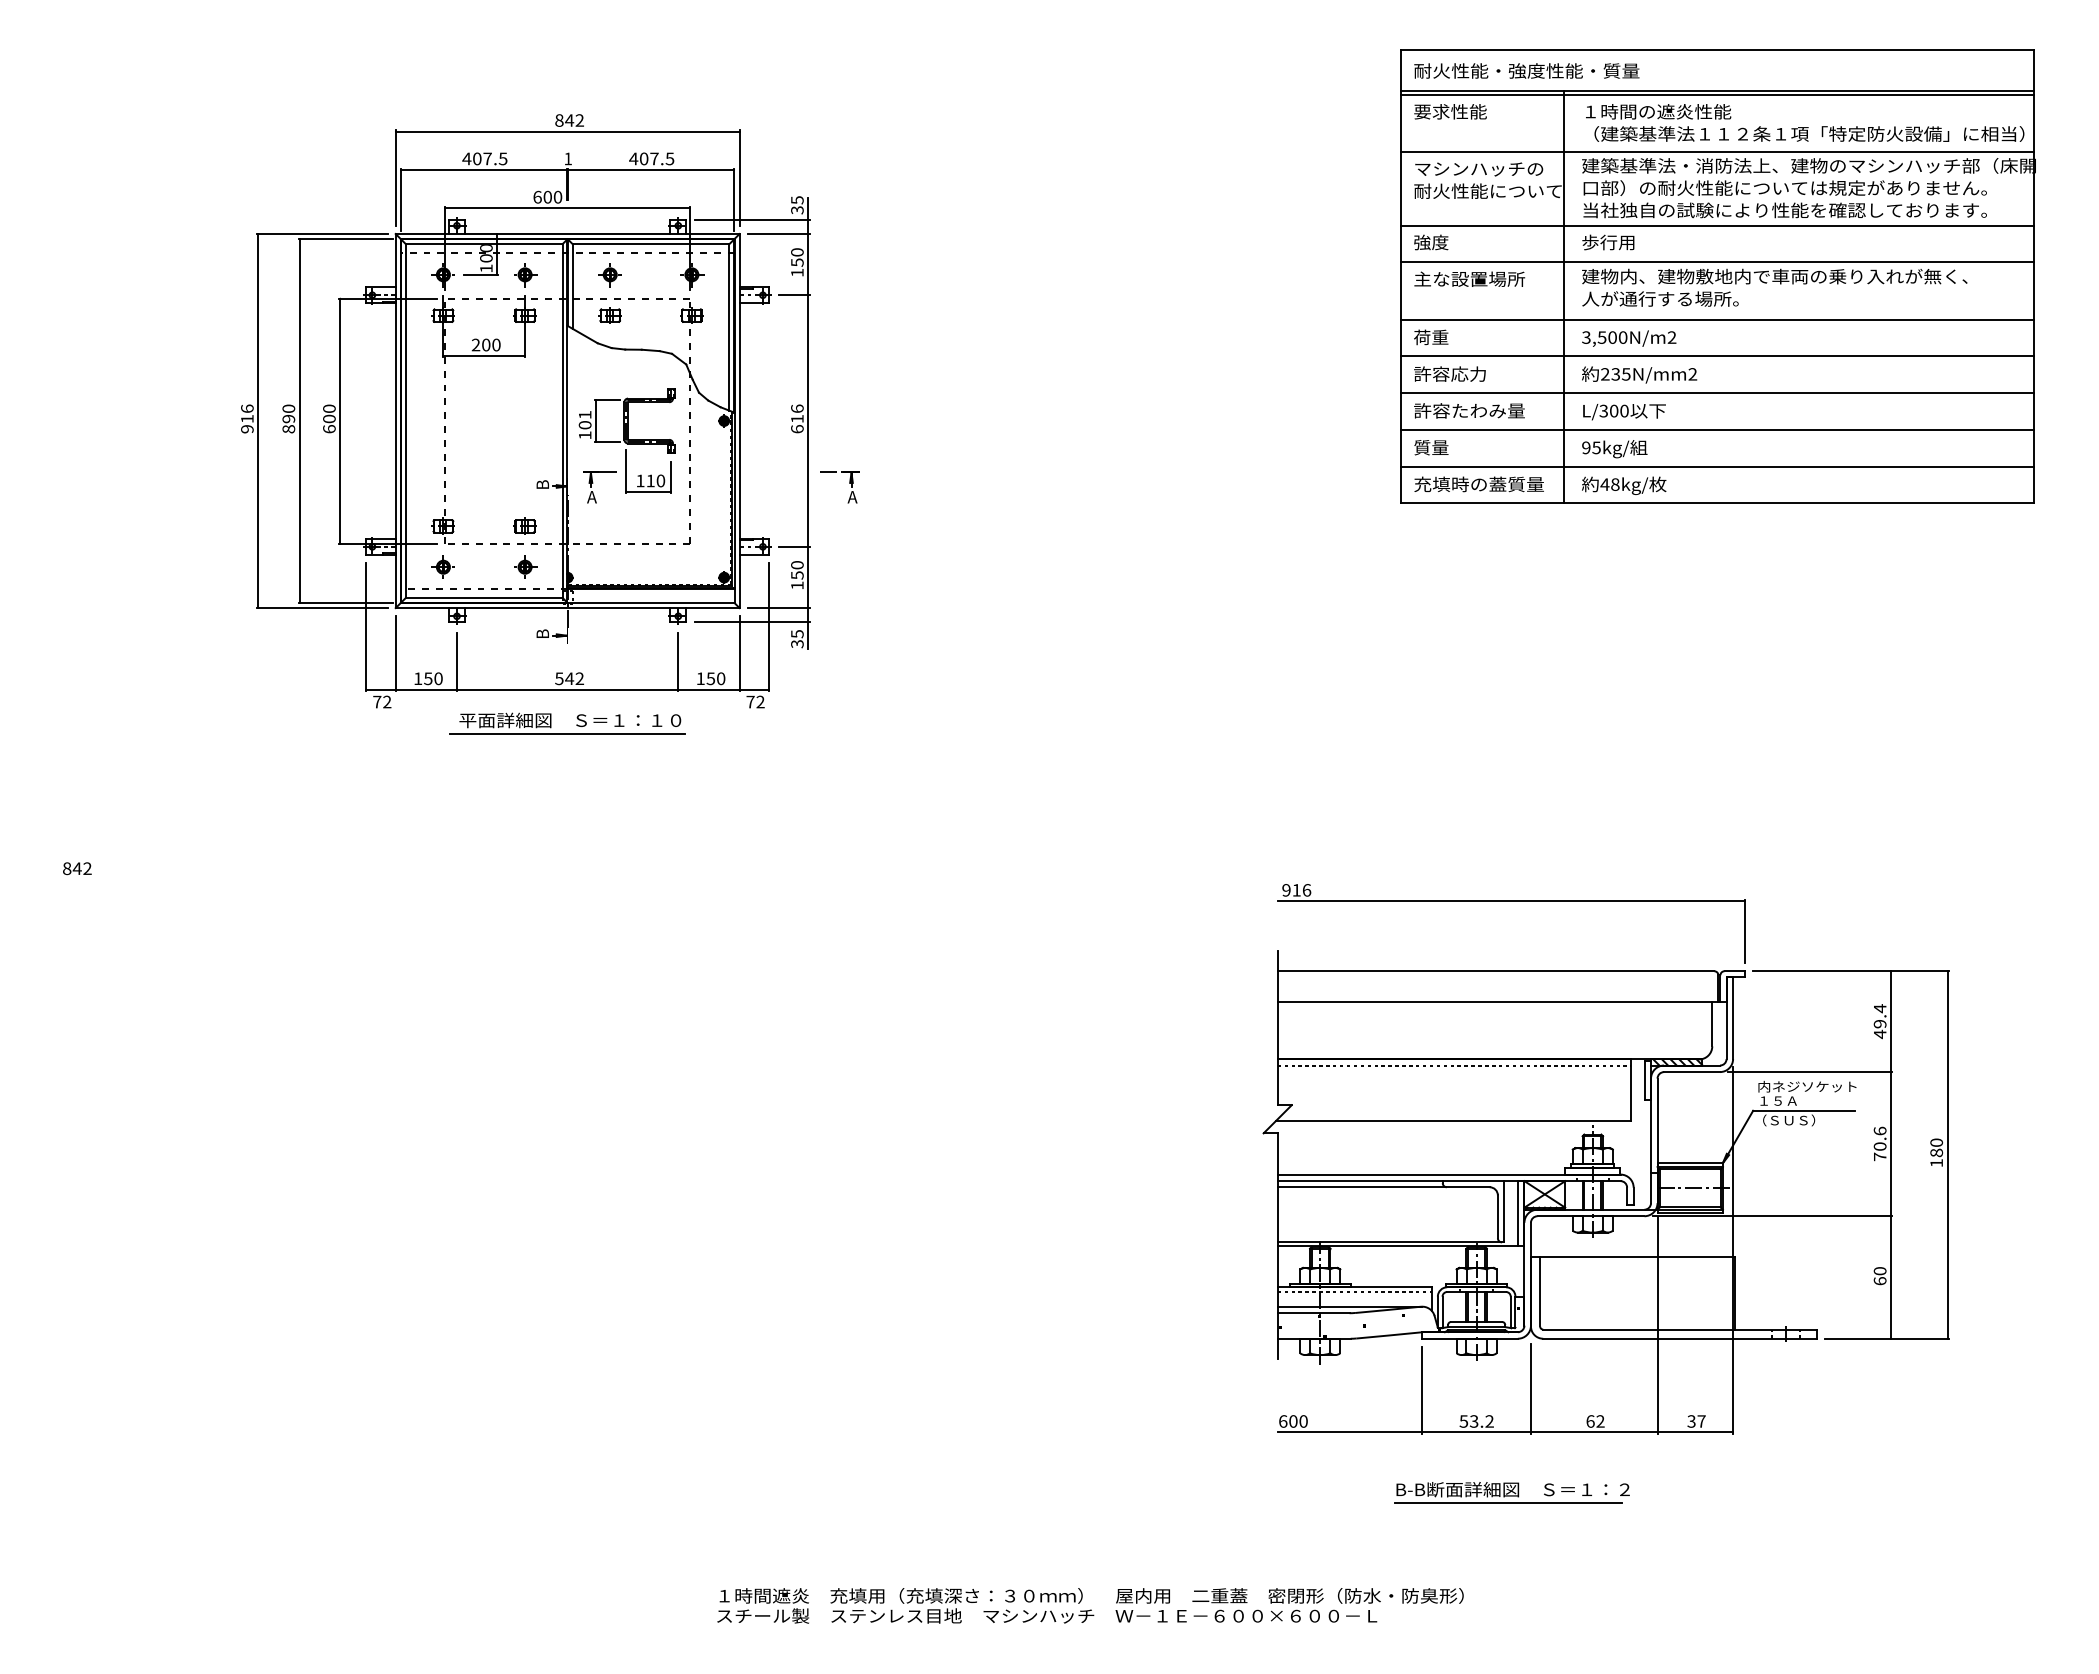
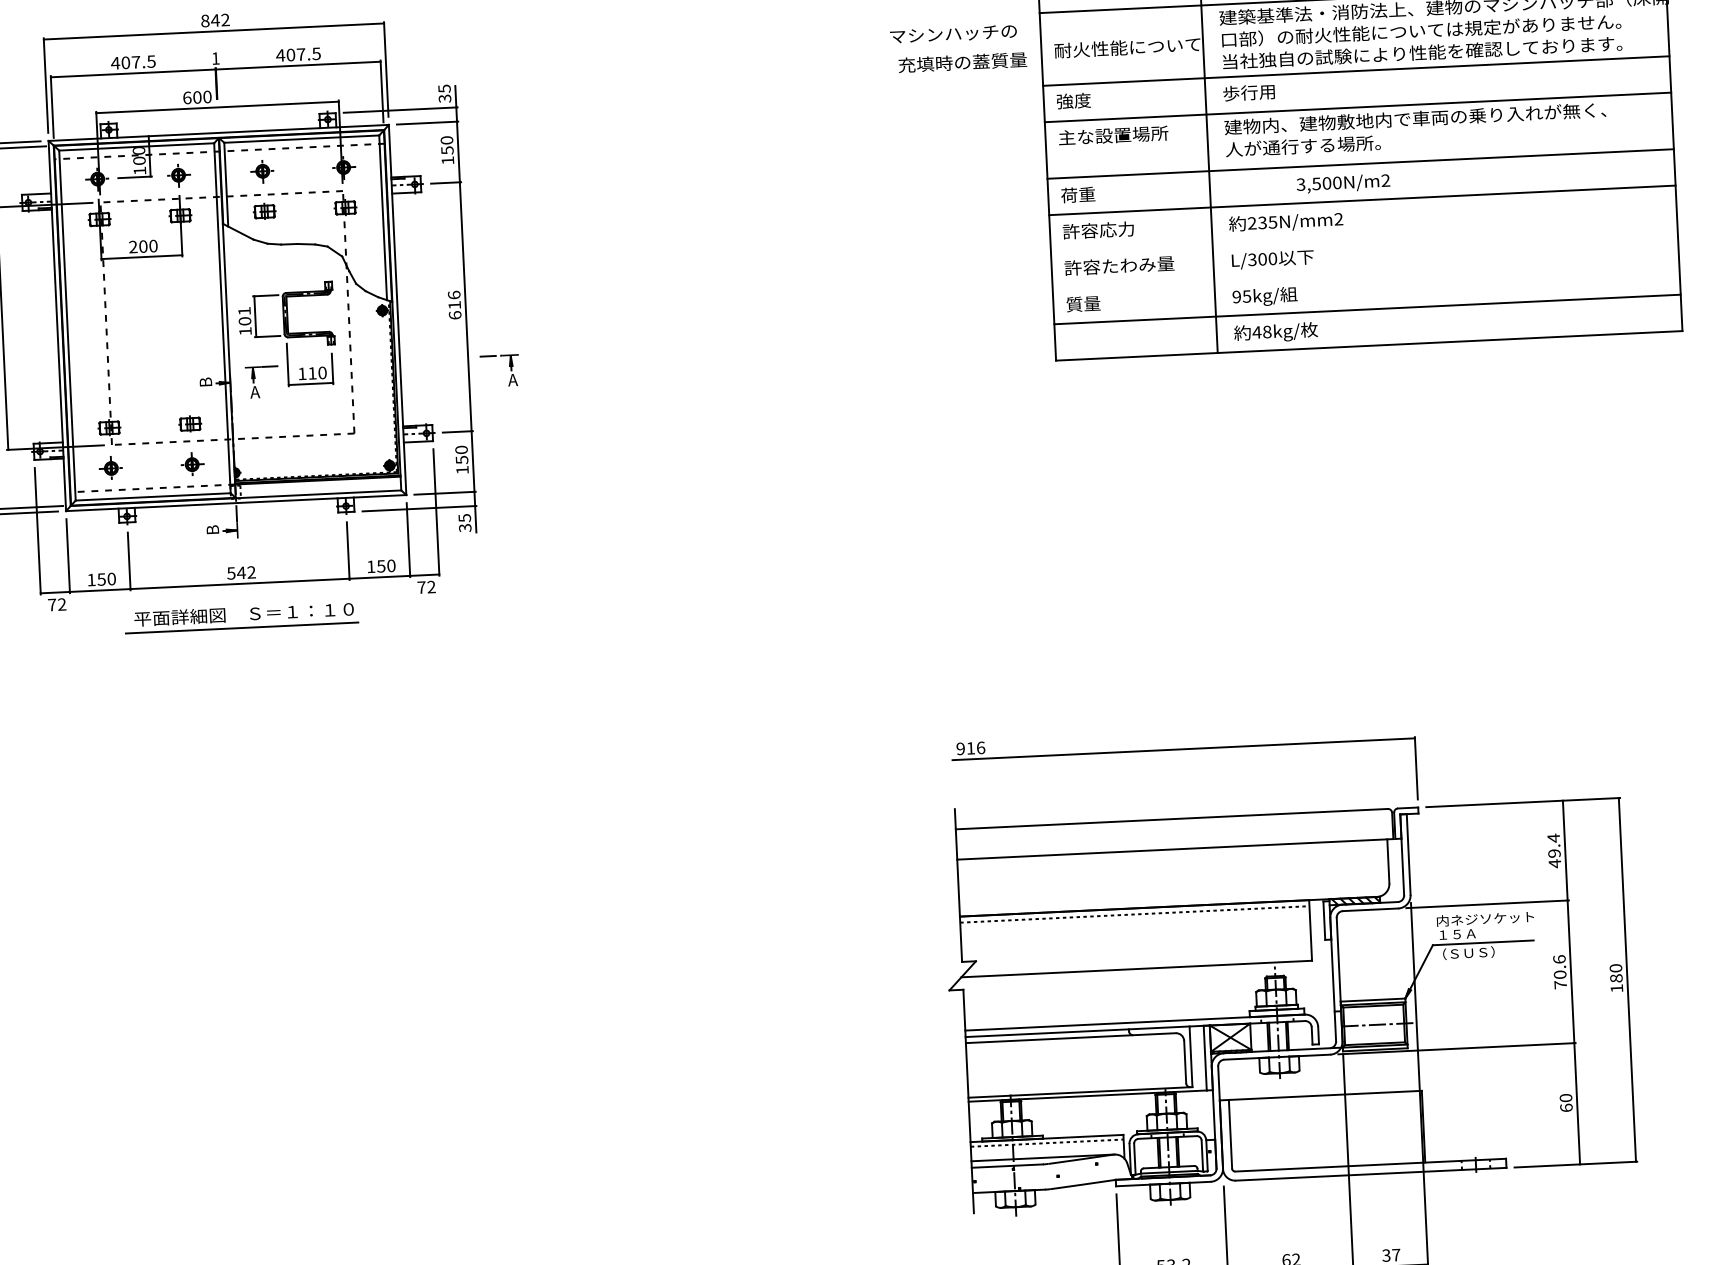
text: (1479, 169) -> (953, 34), moved
text: (1629, 338) -> (1343, 183), moved
line: (1717, 393) -> (1364, 237), removed
line: (1717, 429) -> (1365, 272), removed
text: (1478, 484) -> (962, 62), moved

